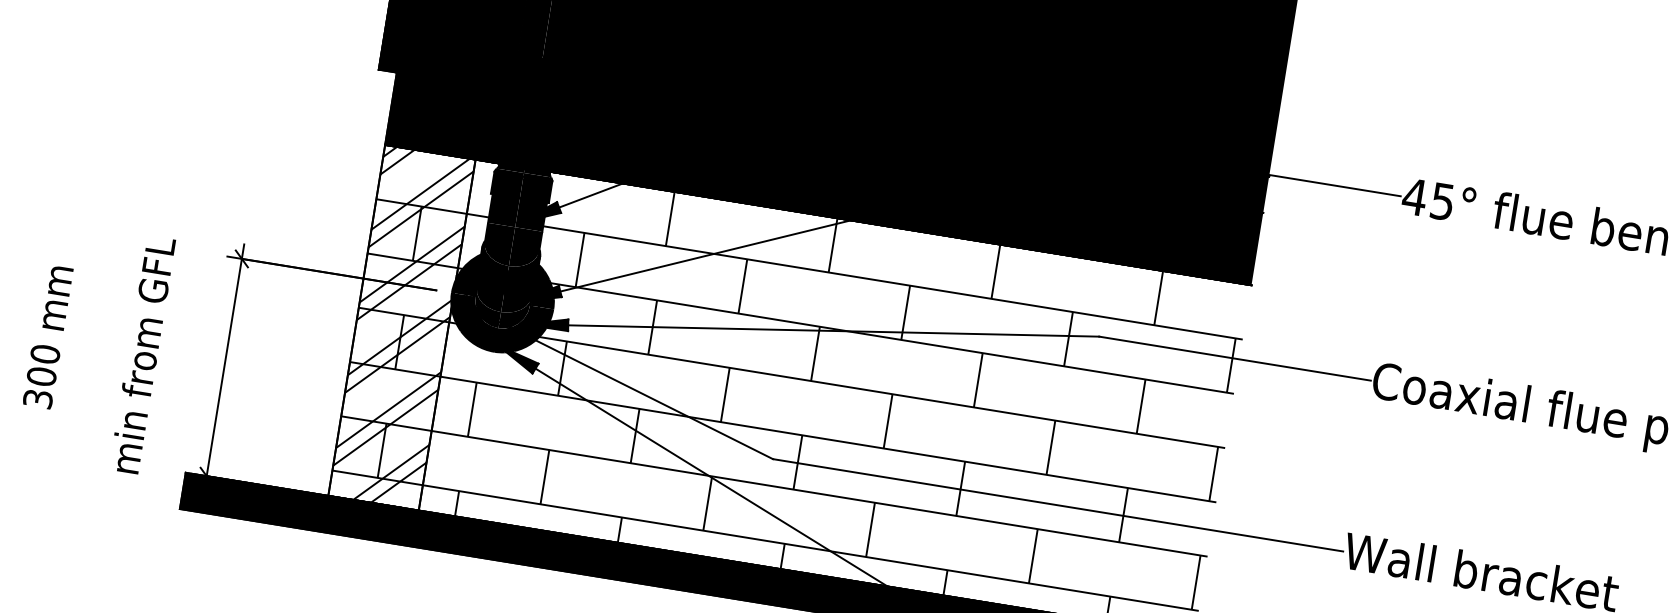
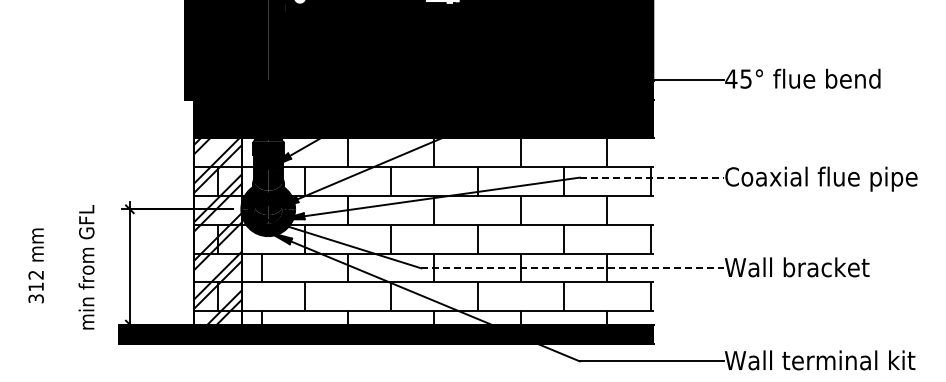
line: (1236, 358) -> (652, 177), solid -> dashed
text: (42, 364) -> (35, 280), 300 -> 312
line: (1059, 505) -> (573, 268), solid -> dashed

